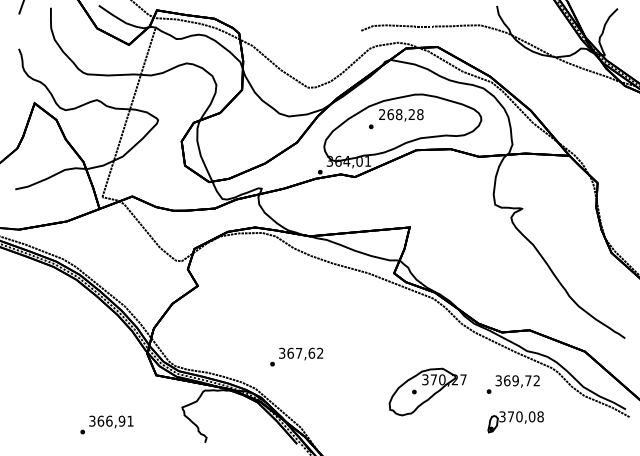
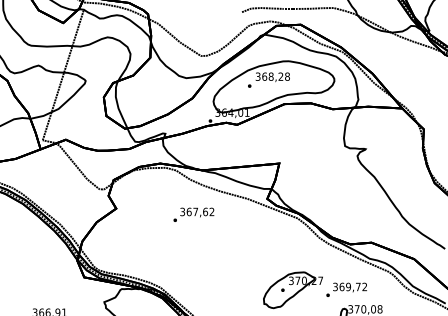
text: (382, 114) -> (258, 76), 268,28 -> 368,28
text: (296, 356) -> (193, 214), moved
text: (512, 384) -> (346, 289), moved

